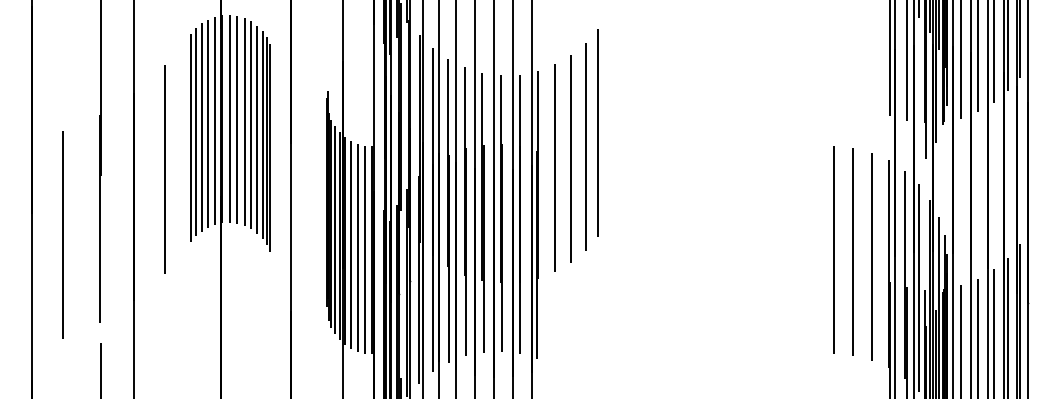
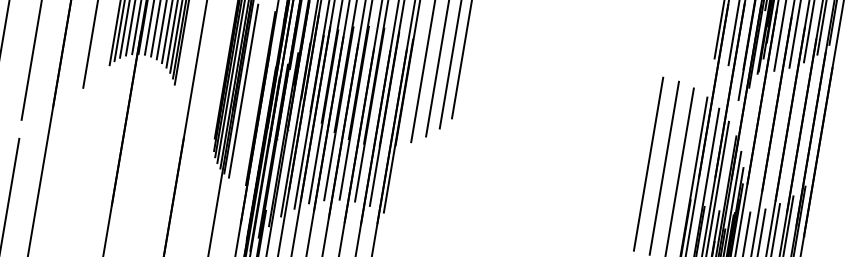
line: (357, 247) -> (248, 94), removed
line: (365, 249) -> (254, 97), removed

